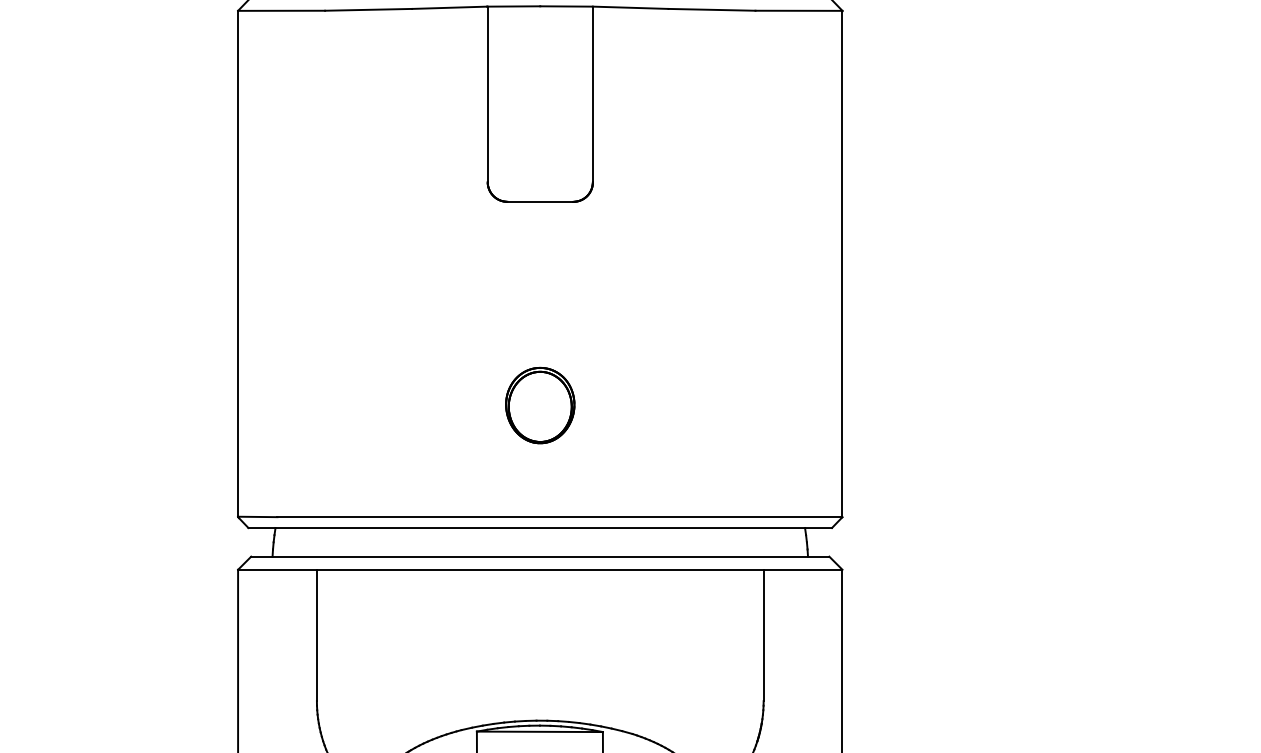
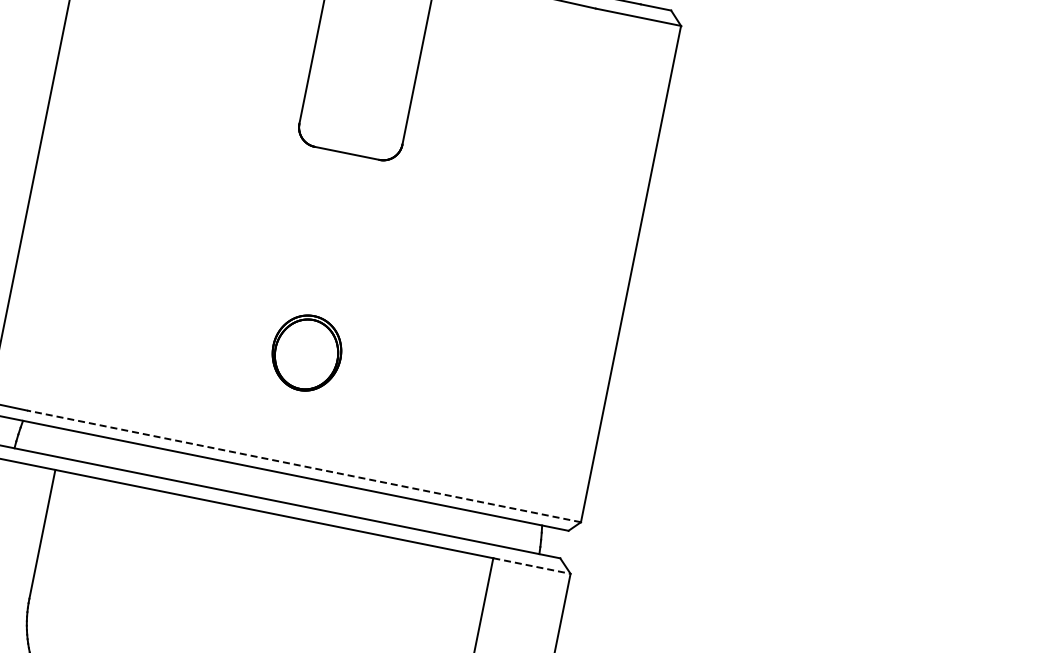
line: (559, 517) -> (303, 466), solid -> dashed
line: (803, 569) -> (532, 565), solid -> dashed

